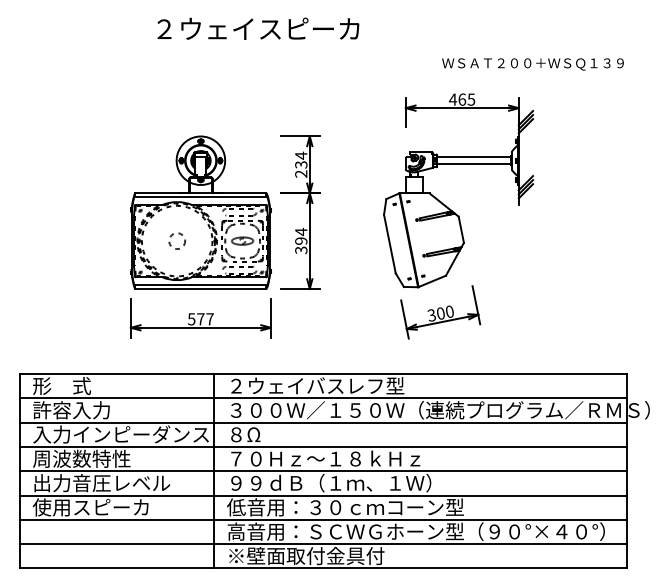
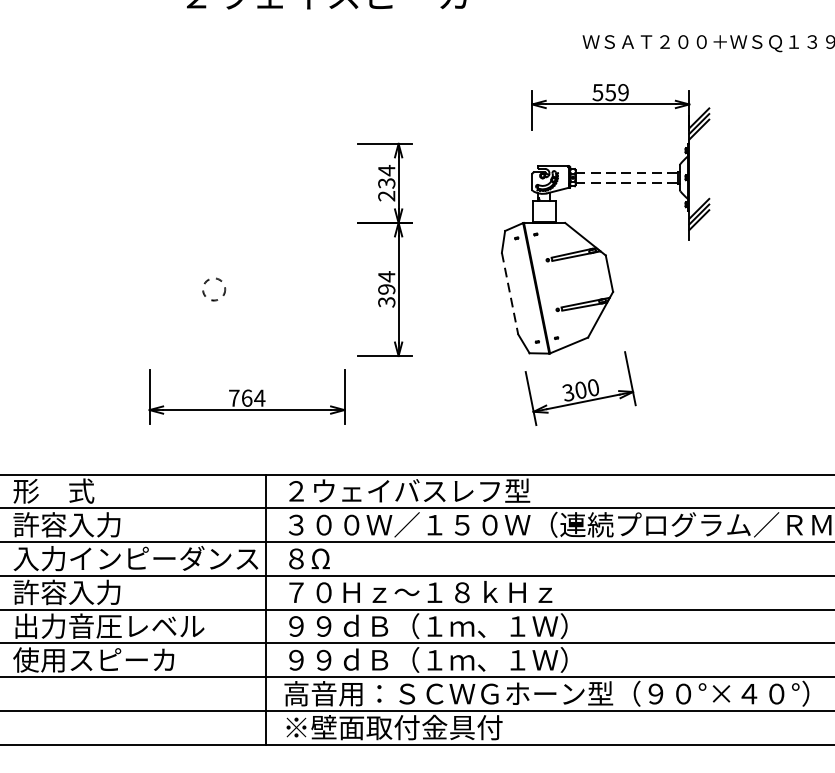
text: (462, 99) -> (611, 92), 465 -> 559
line: (473, 157) -> (626, 173), solid -> dashed
line: (473, 164) -> (626, 182), solid -> dashed
part: (200, 212) -> (246, 249), removed
line: (389, 244) -> (509, 294), solid -> dashed
text: (200, 319) -> (246, 398), 577 -> 764
text: (81, 458) -> (80, 591), 周波数特性 -> 許容入力
text: (345, 507) -> (448, 660), 低音用：３０ｃｍコーン型 -> ９９ｄＢ（１ｍ、１Ｗ）

